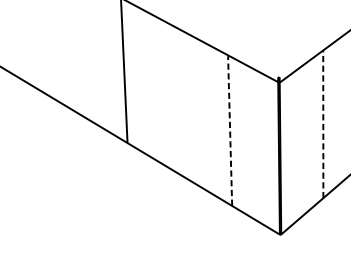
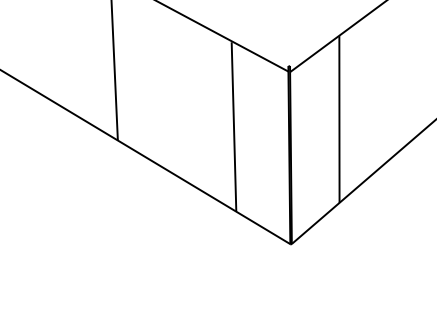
line: (323, 124) -> (339, 119), dashed -> solid
line: (229, 130) -> (233, 126), dashed -> solid

